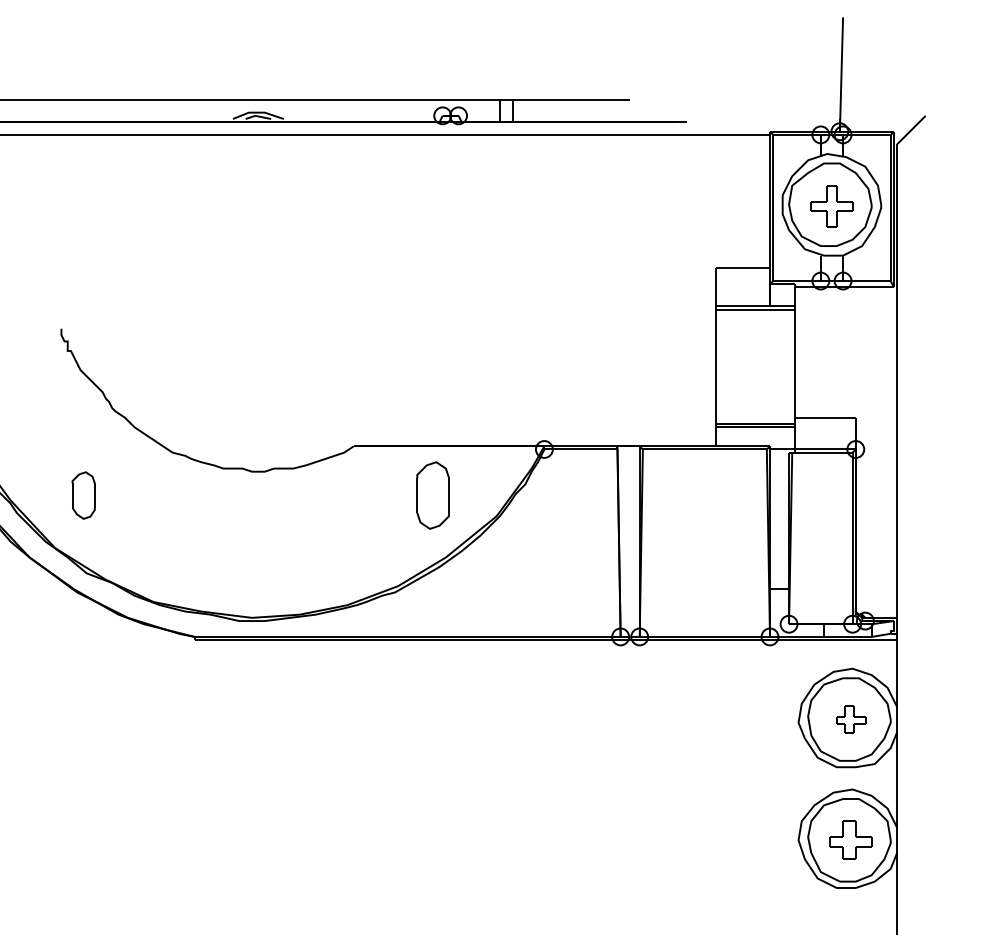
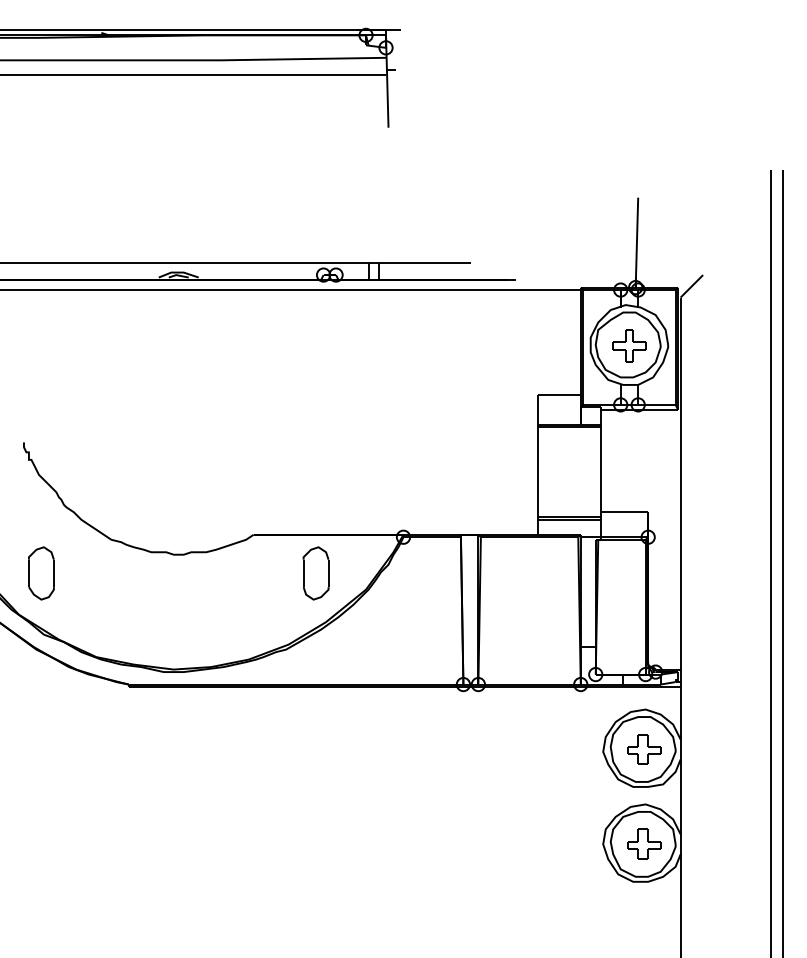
part: (83, 495) -> (41, 573), size x1.43
part: (851, 719) -> (644, 749), size x1.43

